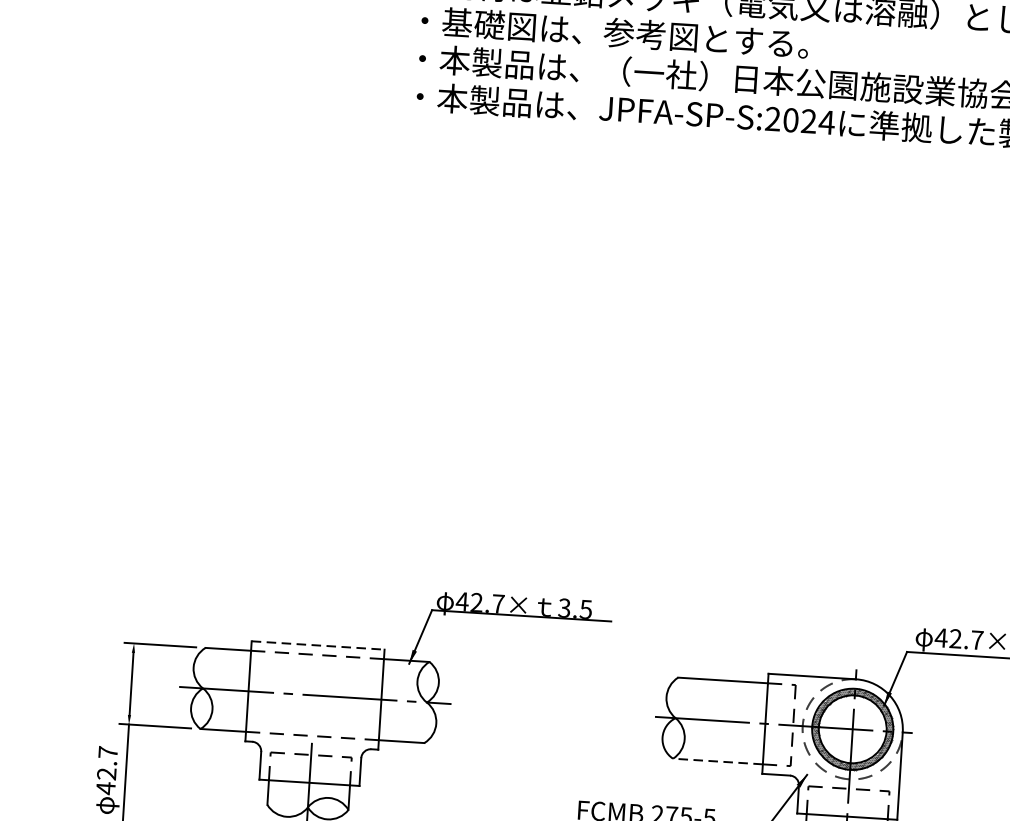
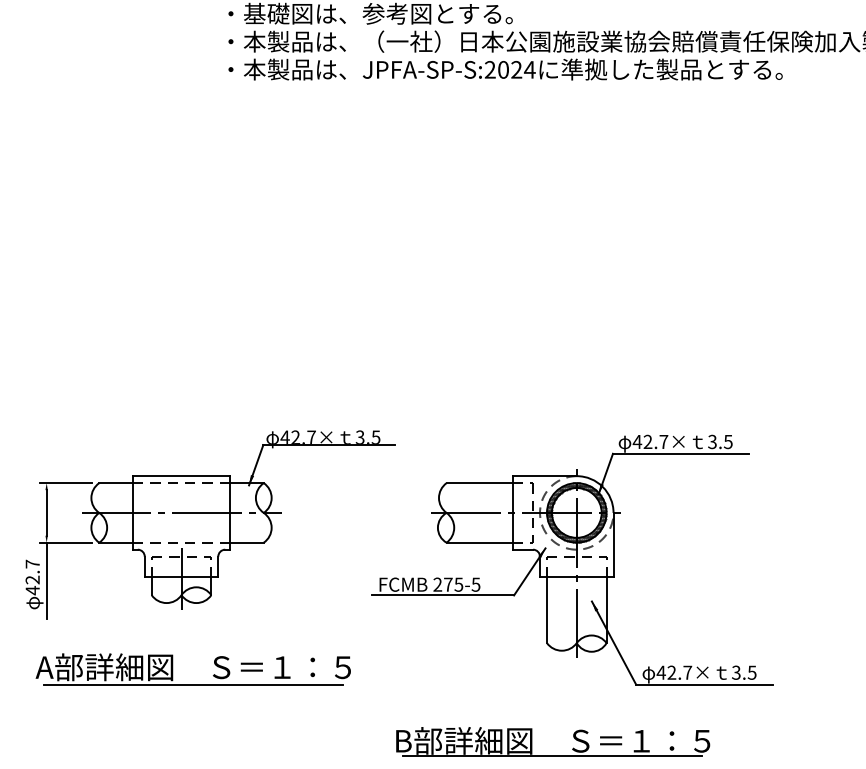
line: (318, 645) -> (181, 476), dashed -> solid
line: (717, 761) -> (479, 542), dashed -> solid

